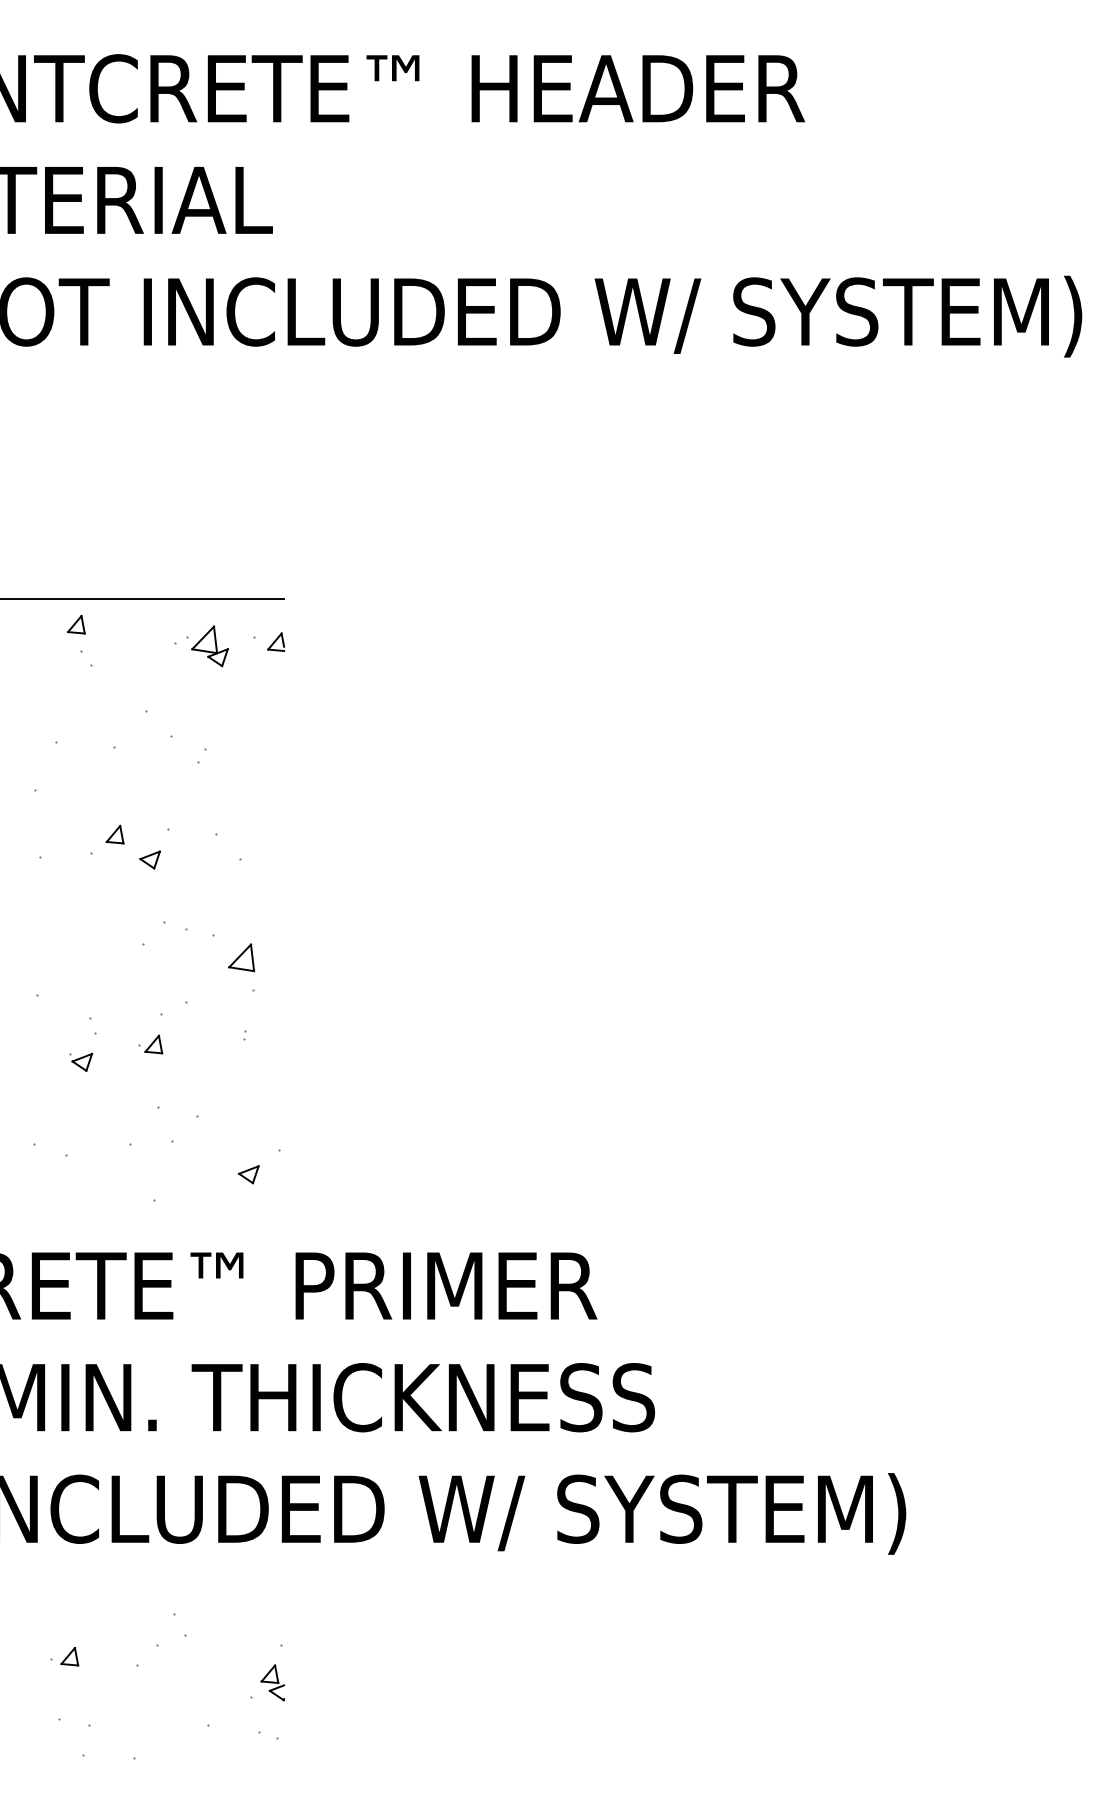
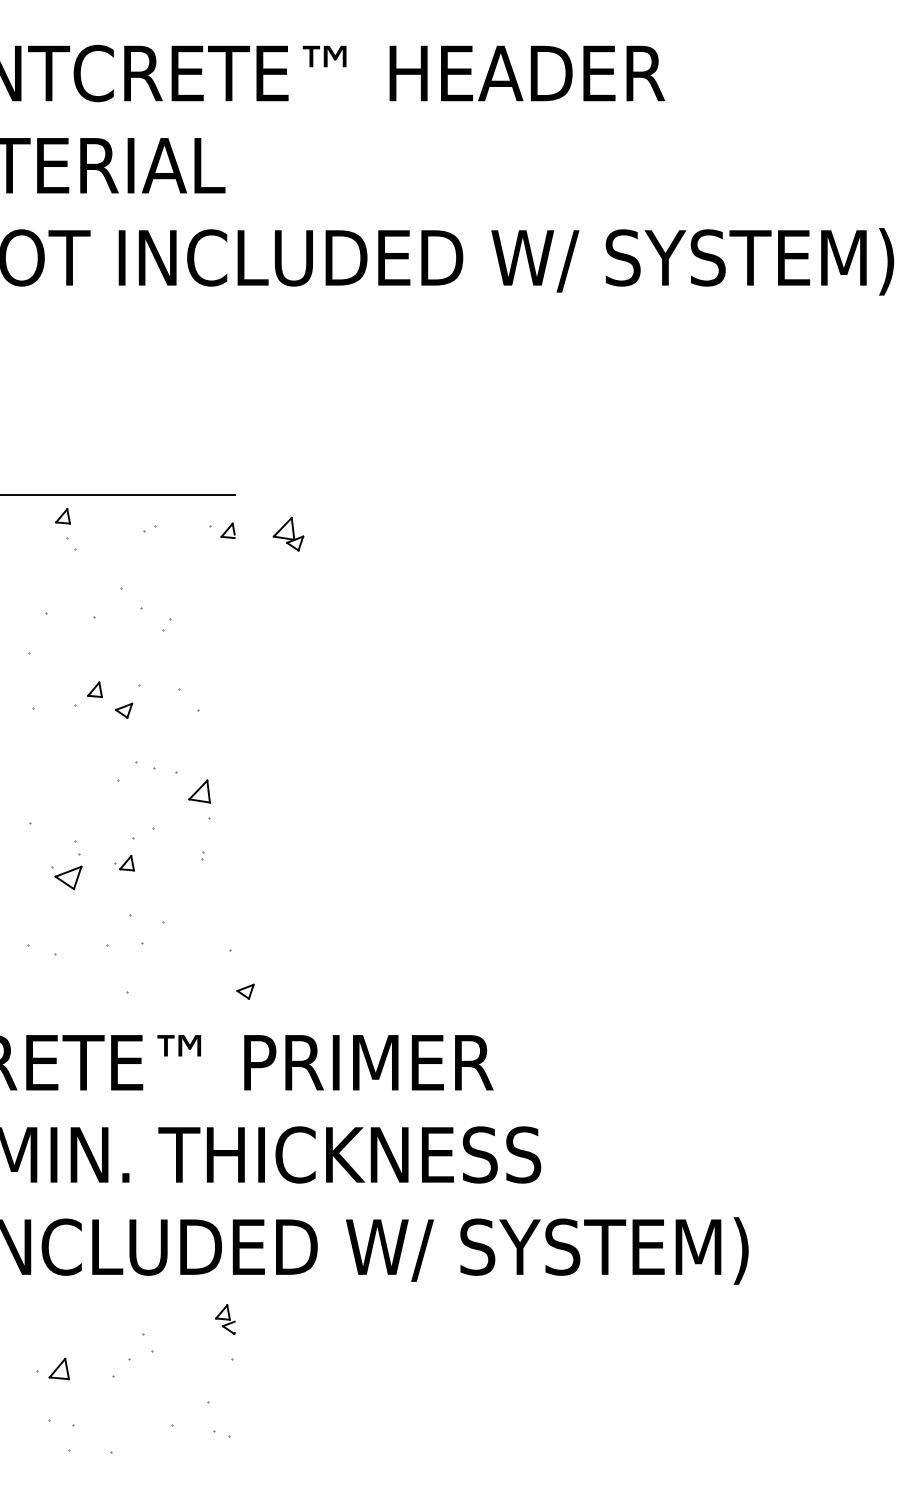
part: (210, 645) -> (288, 533), moved
part: (80, 1061) -> (66, 877), size x1.6
part: (248, 1174) -> (245, 991), moved
part: (64, 1656) -> (53, 1368), size x1.4
part: (272, 1682) -> (225, 1319), moved

